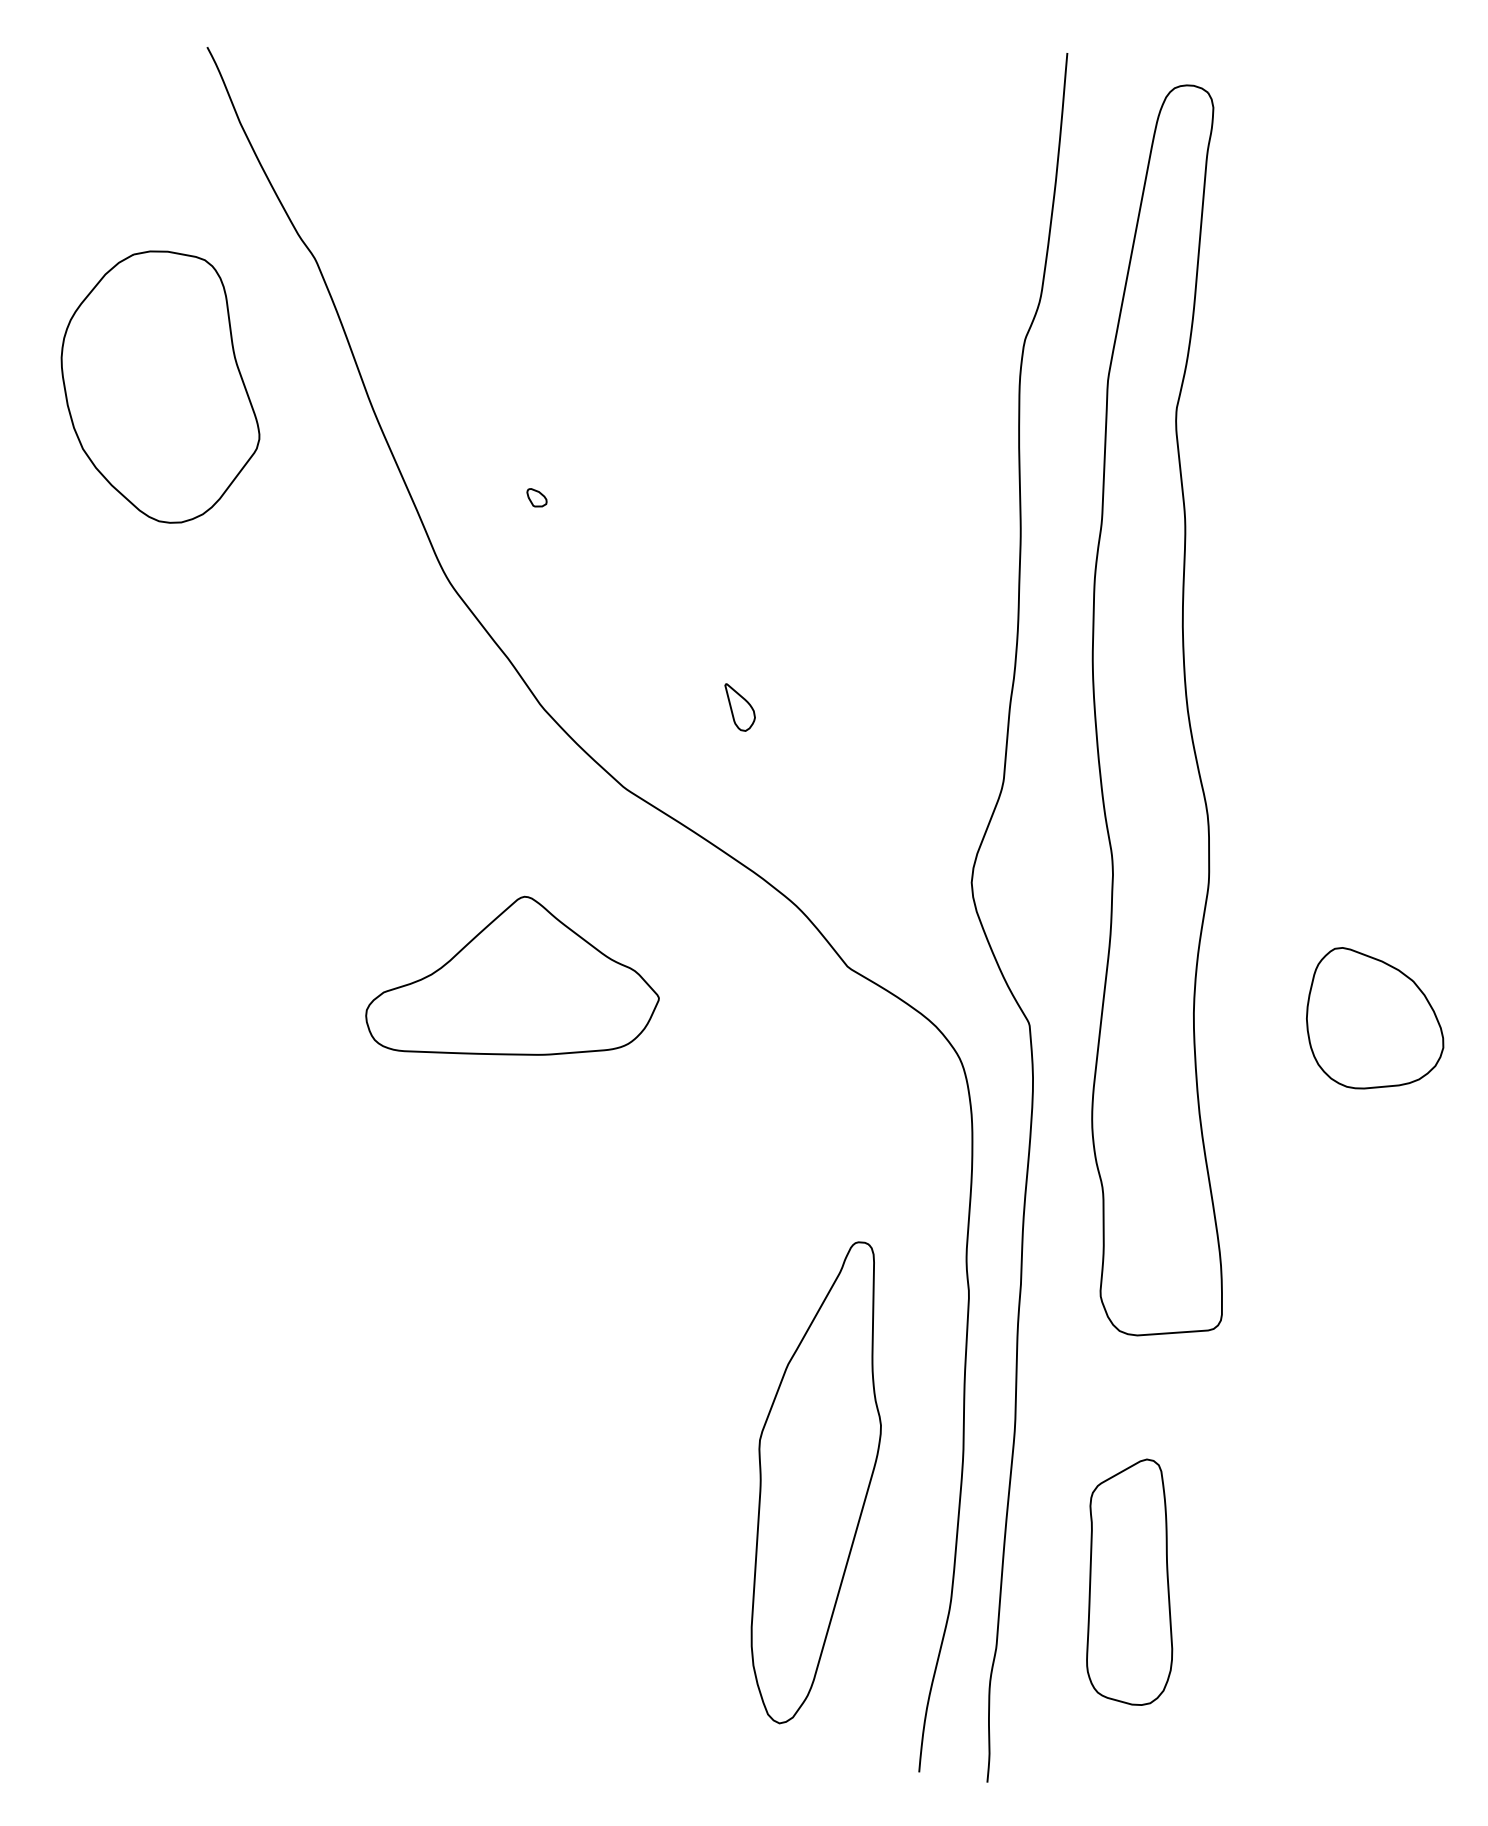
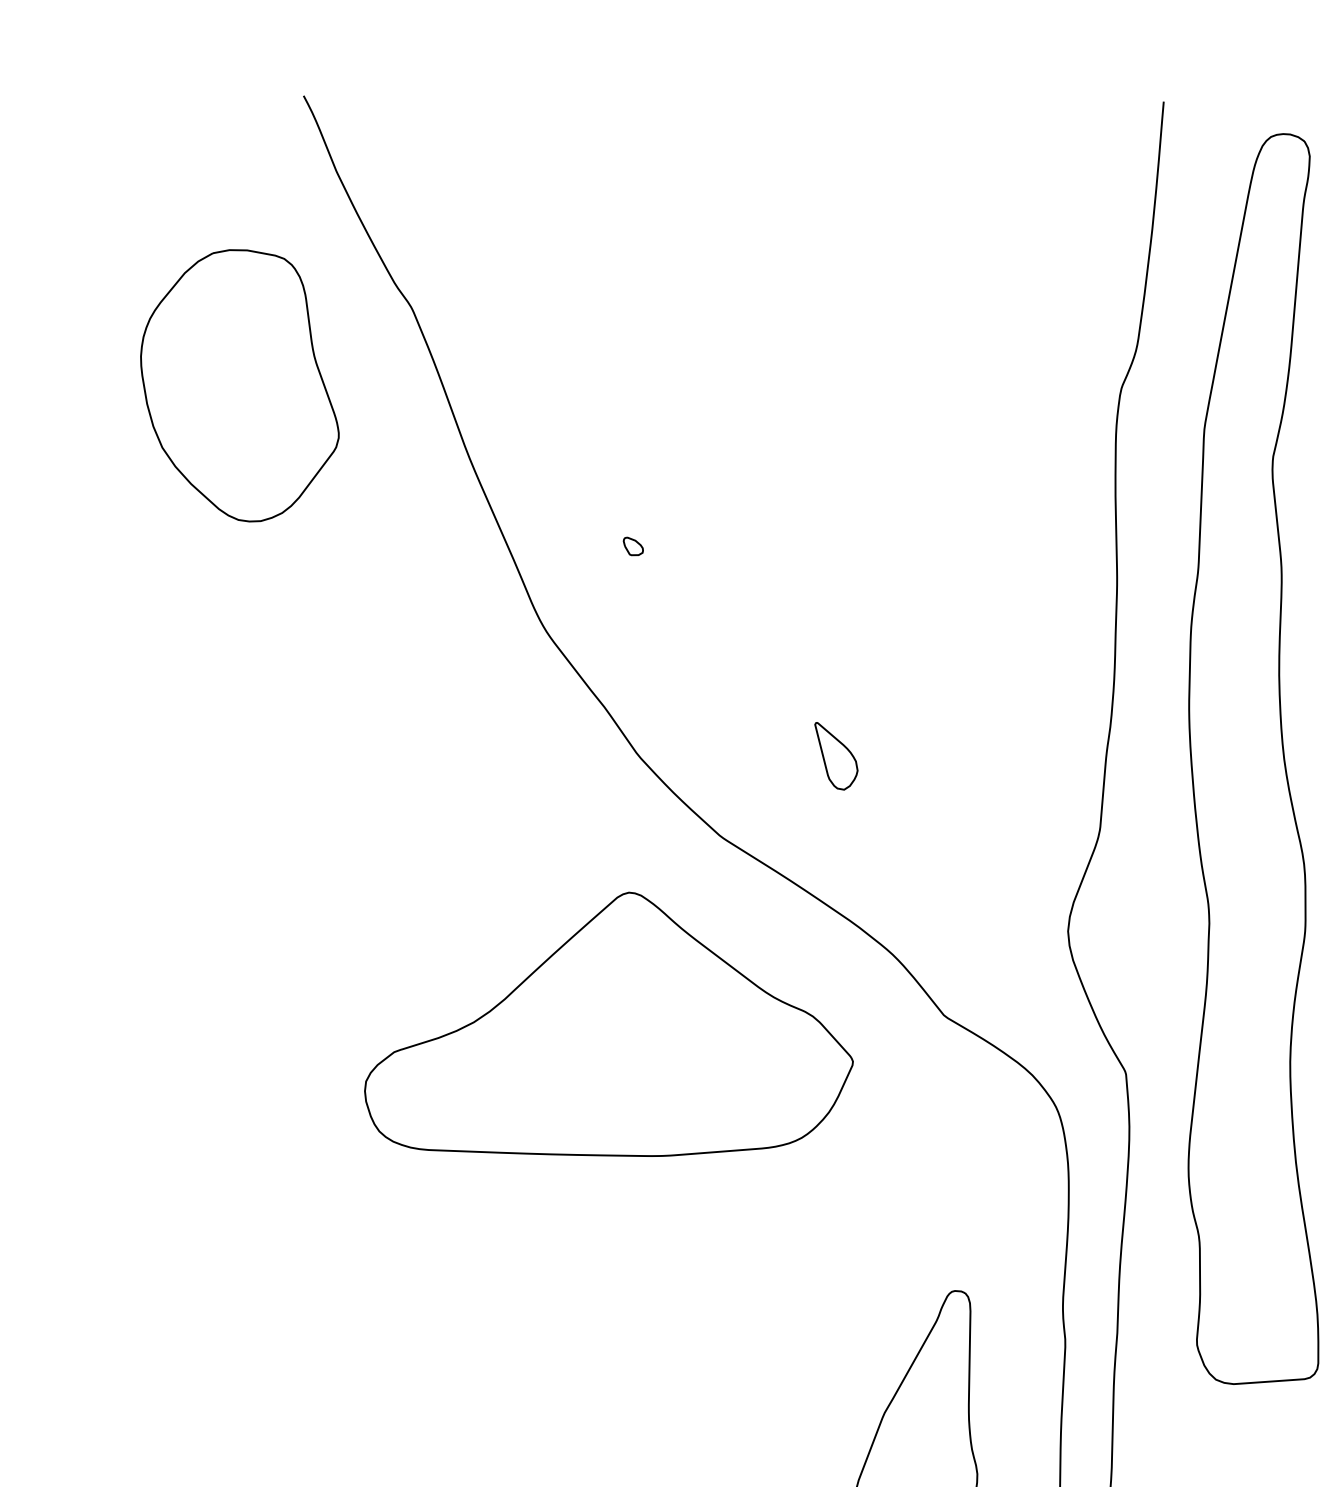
part: (160, 386) -> (239, 385), moved
part: (740, 707) -> (836, 756), size x1.43
part: (512, 975) -> (608, 1024), size x1.67

